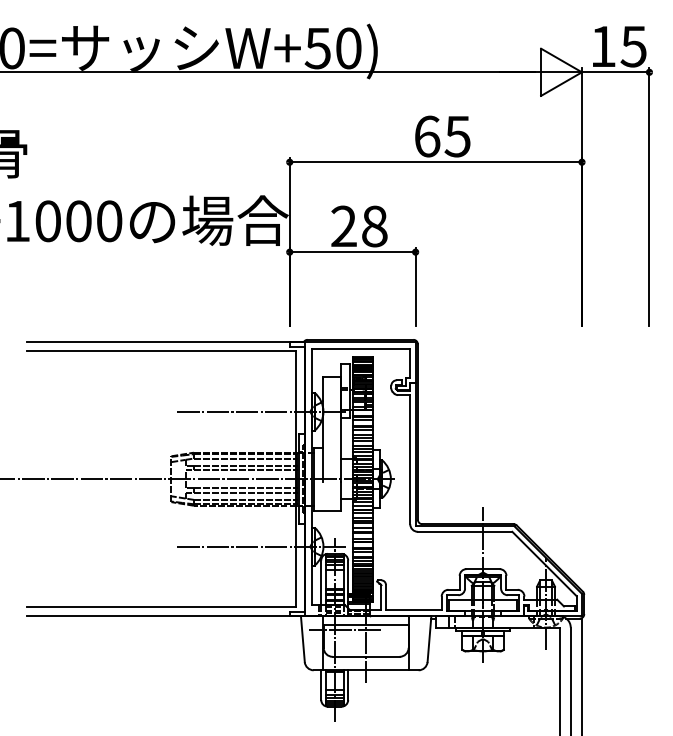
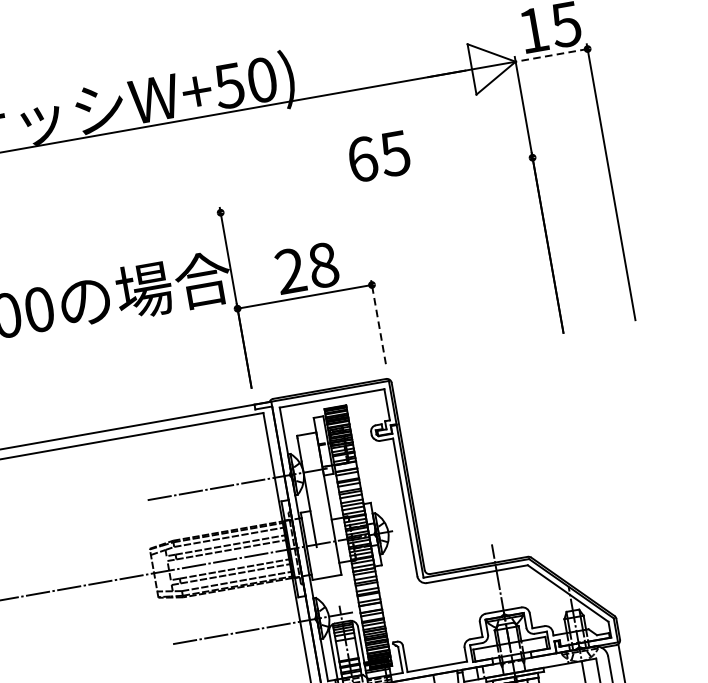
line: (615, 72) -> (551, 55), solid -> dashed
line: (435, 162) -> (376, 185), removed
line: (415, 286) -> (378, 321), solid -> dashed

